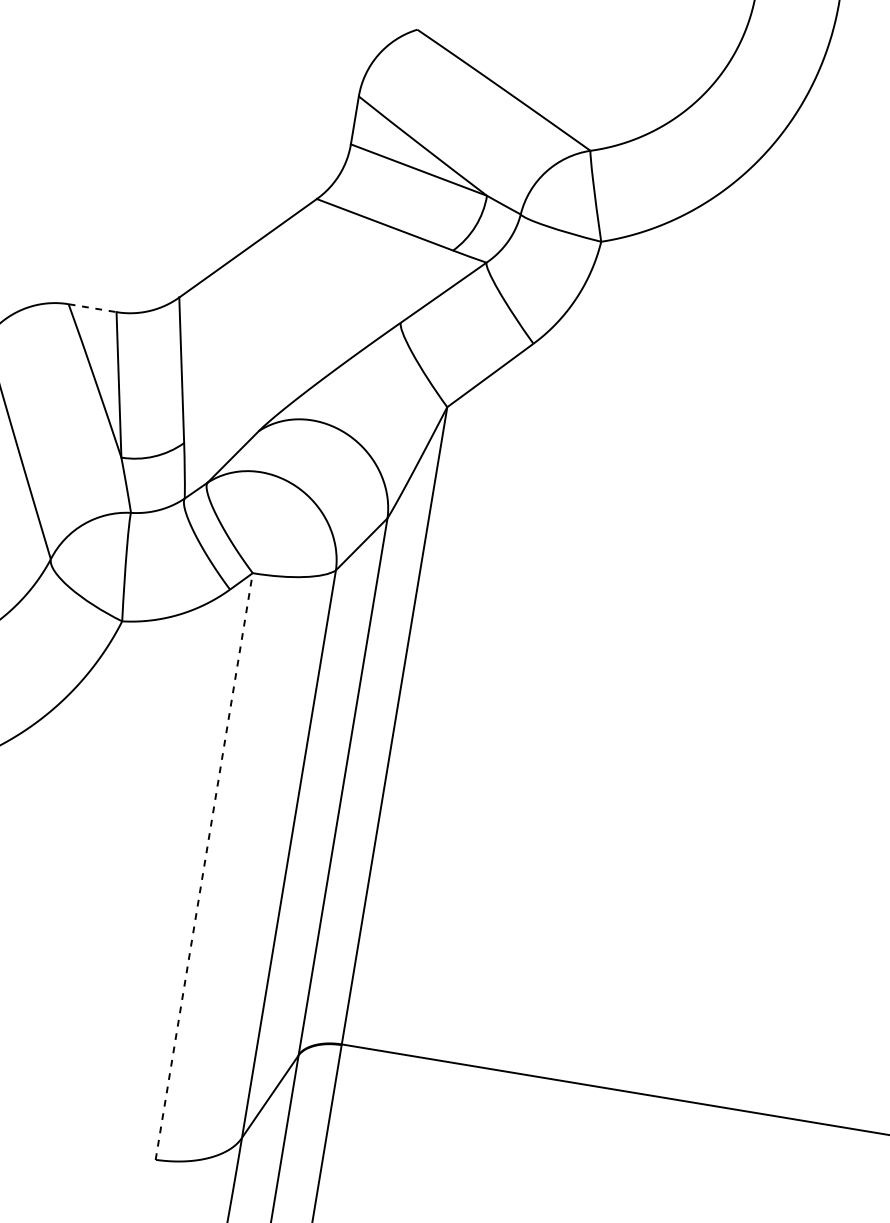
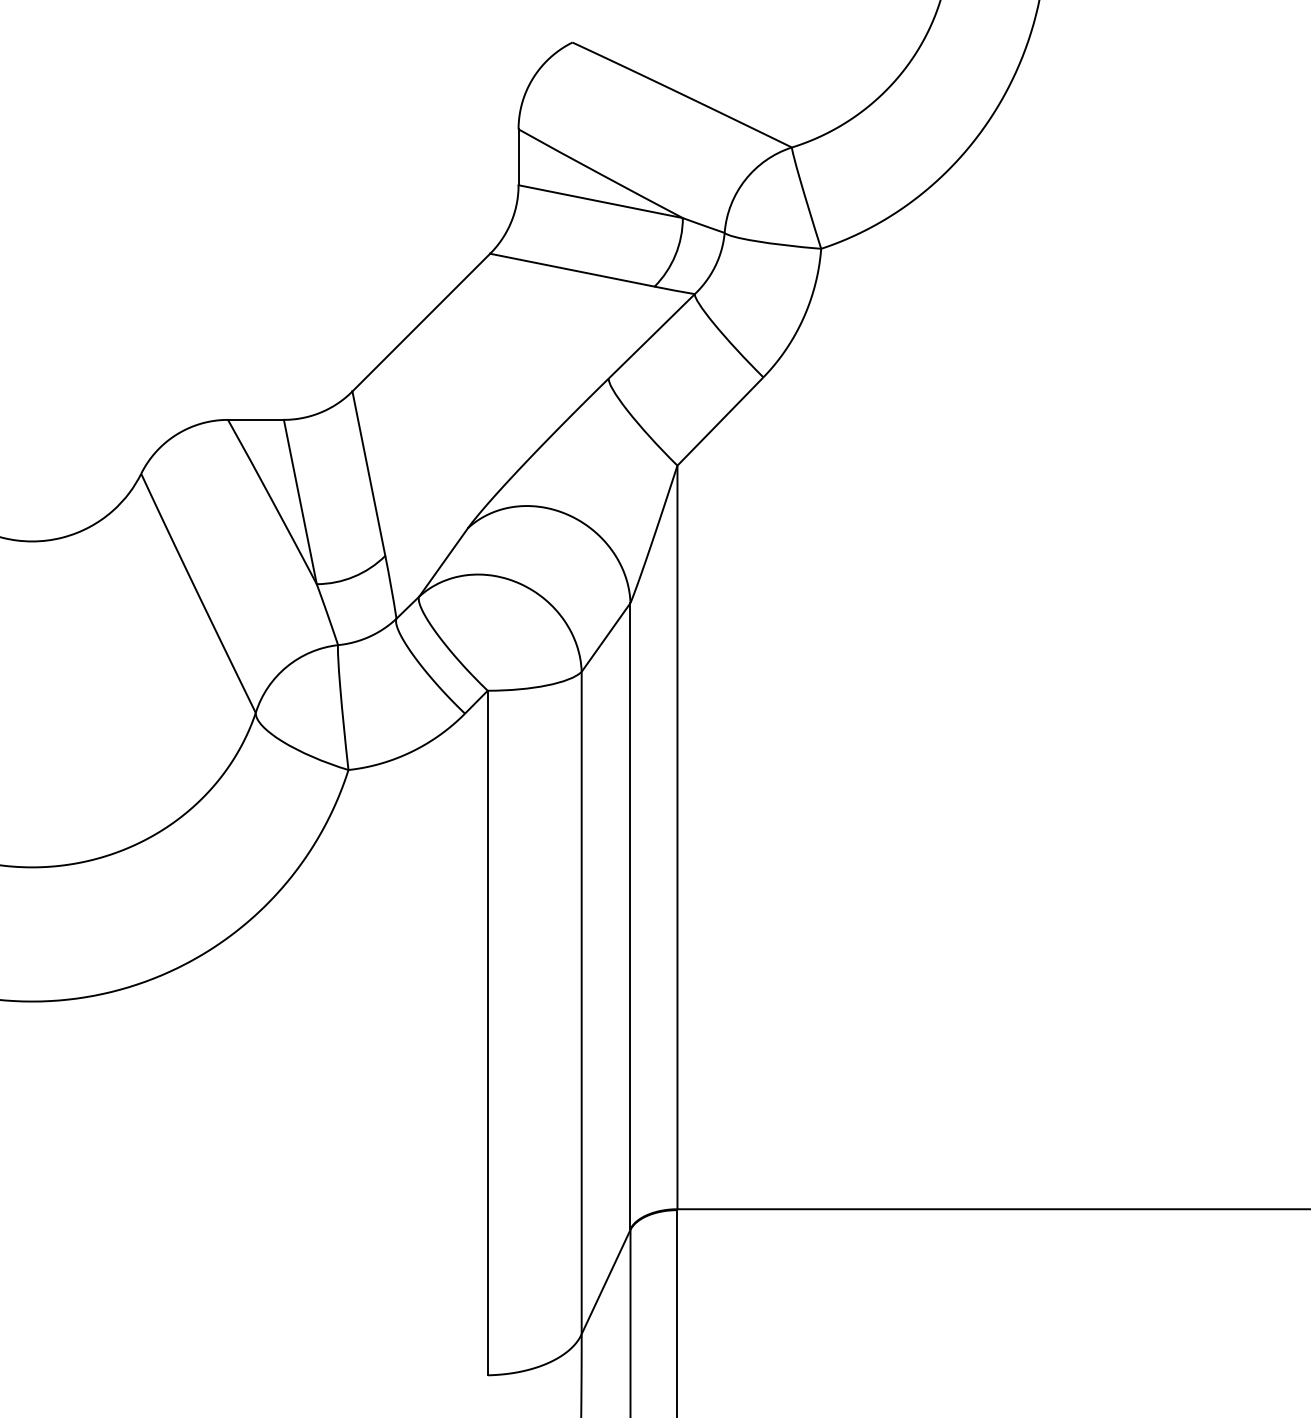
line: (92, 307) -> (255, 419), dashed -> solid
line: (204, 866) -> (487, 1032), dashed -> solid

